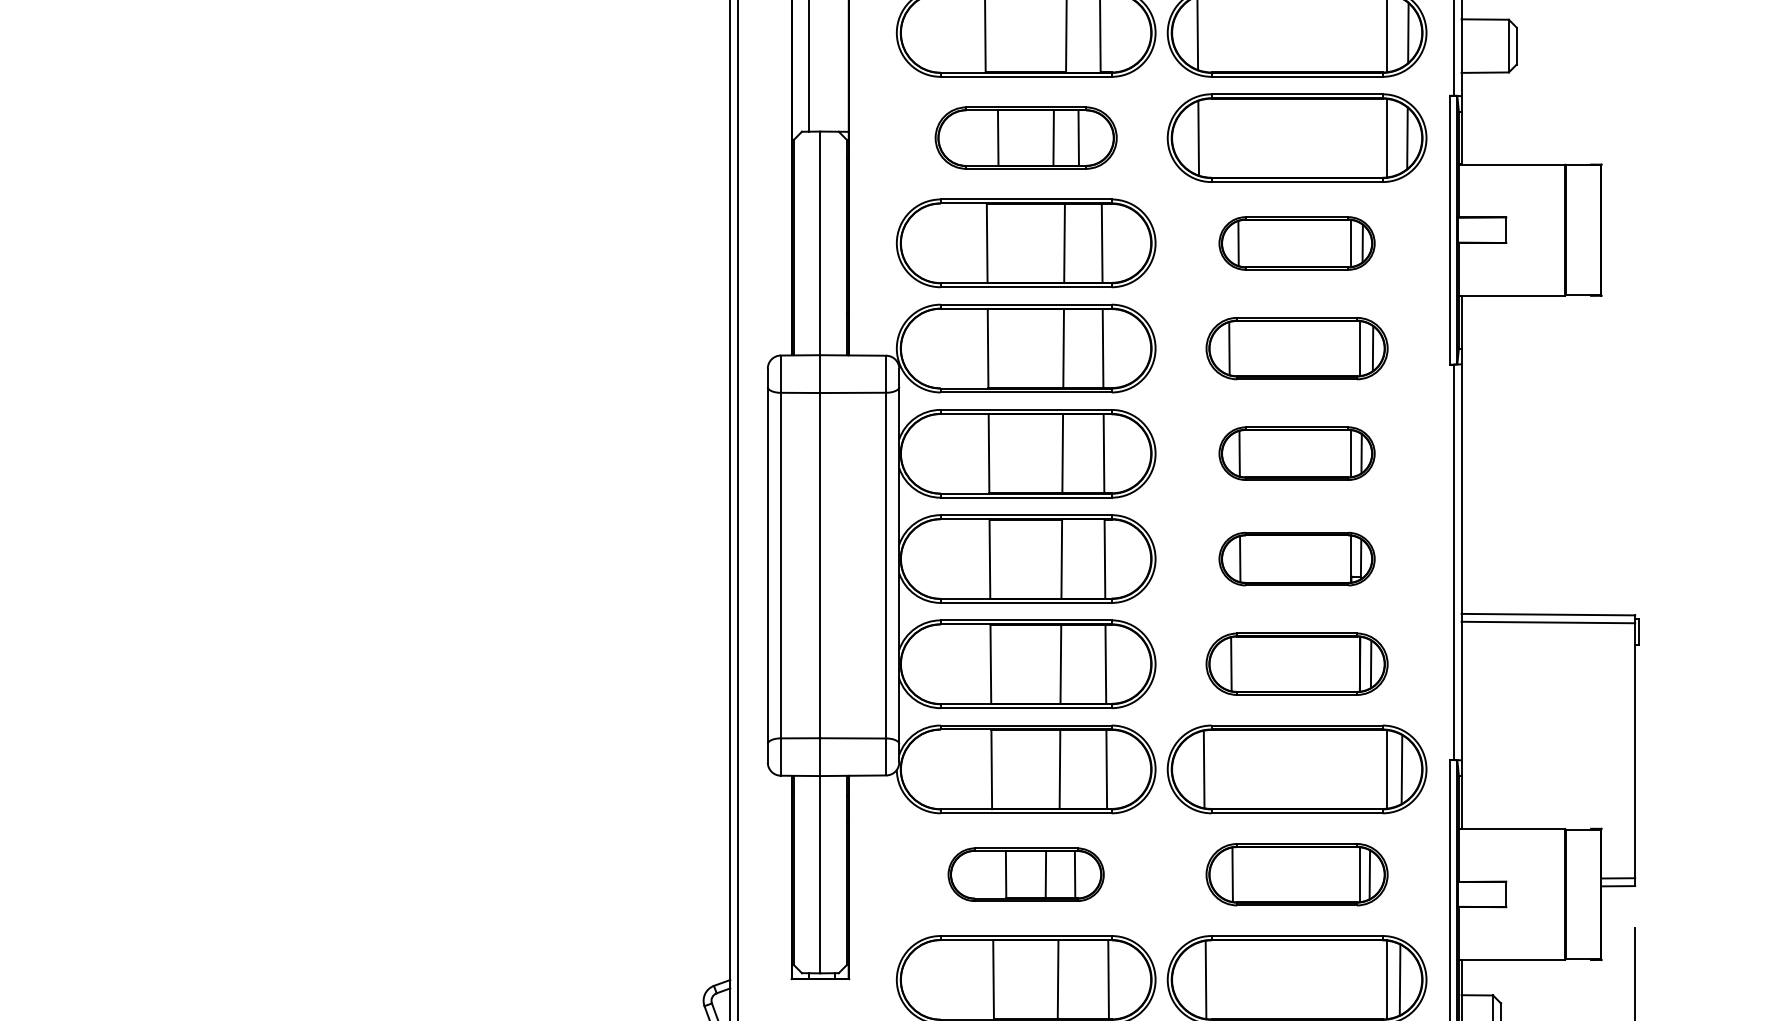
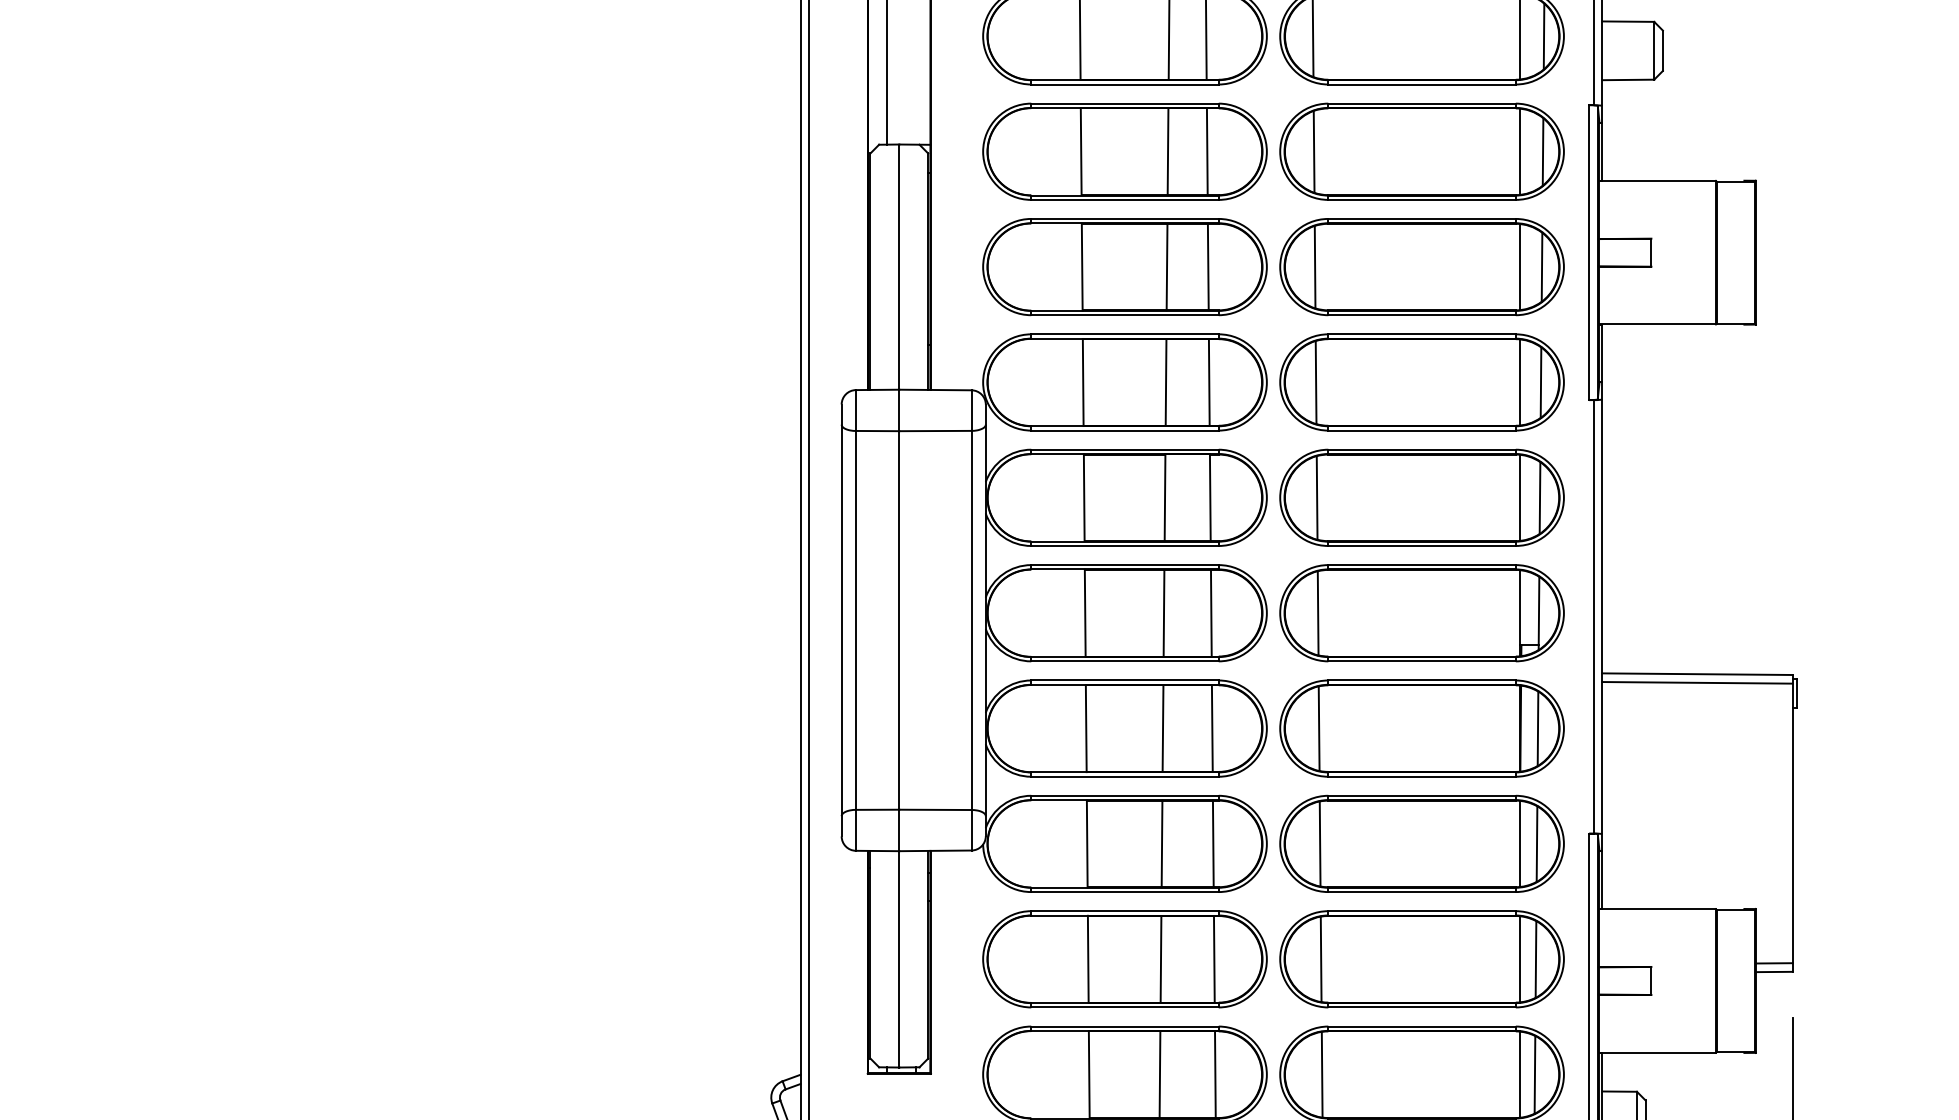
part: (1025, 137) -> (1124, 151), size x1.43
part: (1296, 243) -> (1421, 267), size x1.67
part: (1296, 348) -> (1421, 382), size x1.43
part: (1296, 453) -> (1421, 497), size x1.67
part: (1296, 559) -> (1421, 613), size x1.67
part: (1296, 664) -> (1421, 728), size x1.43
part: (1025, 874) -> (1124, 959), size x1.67
part: (1296, 874) -> (1421, 959), size x1.43

